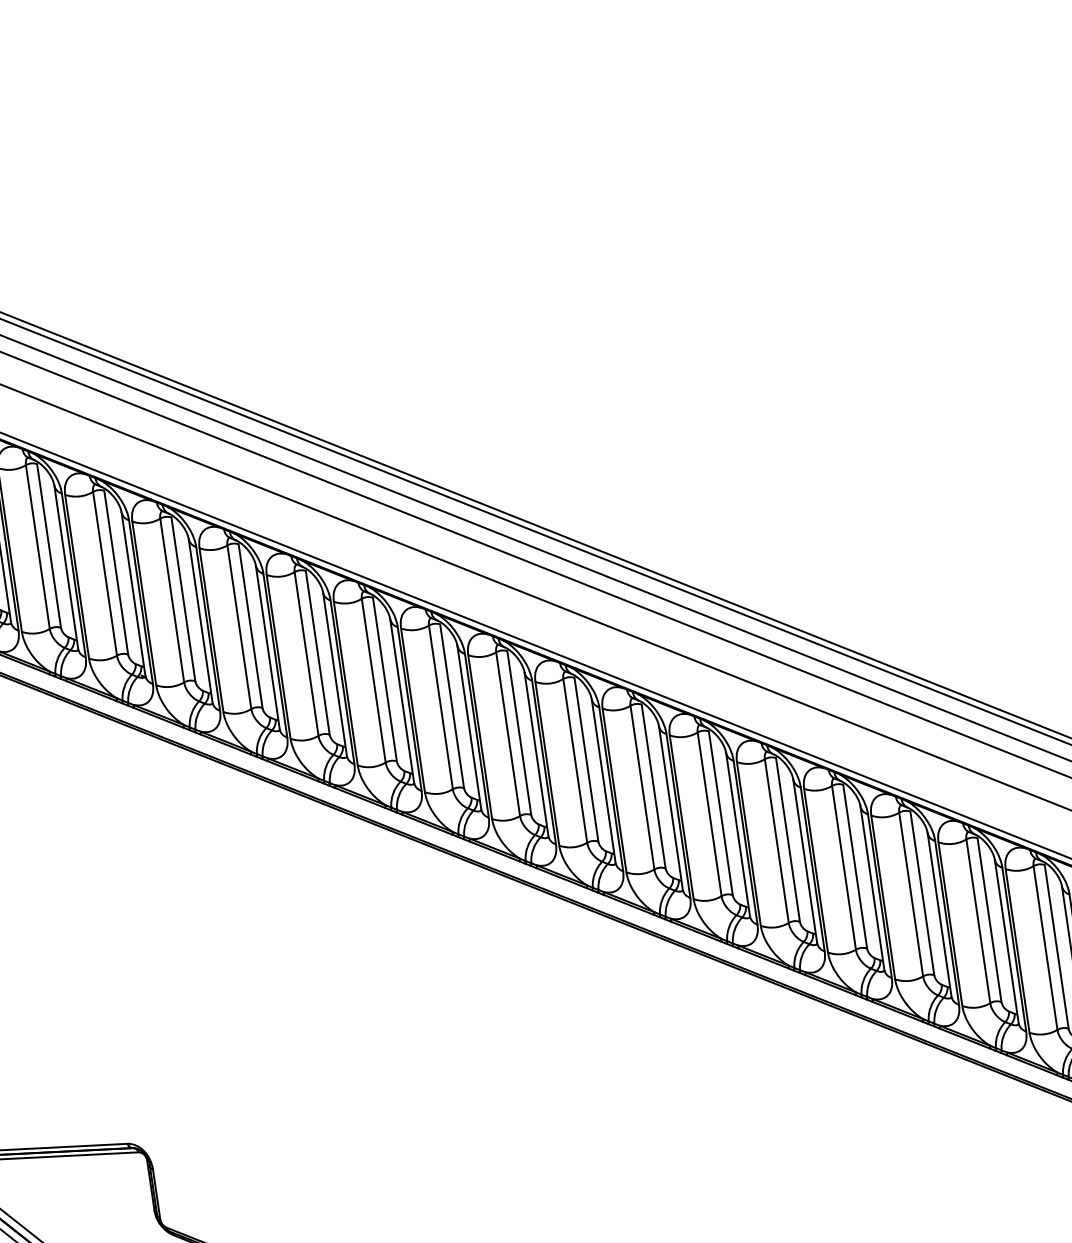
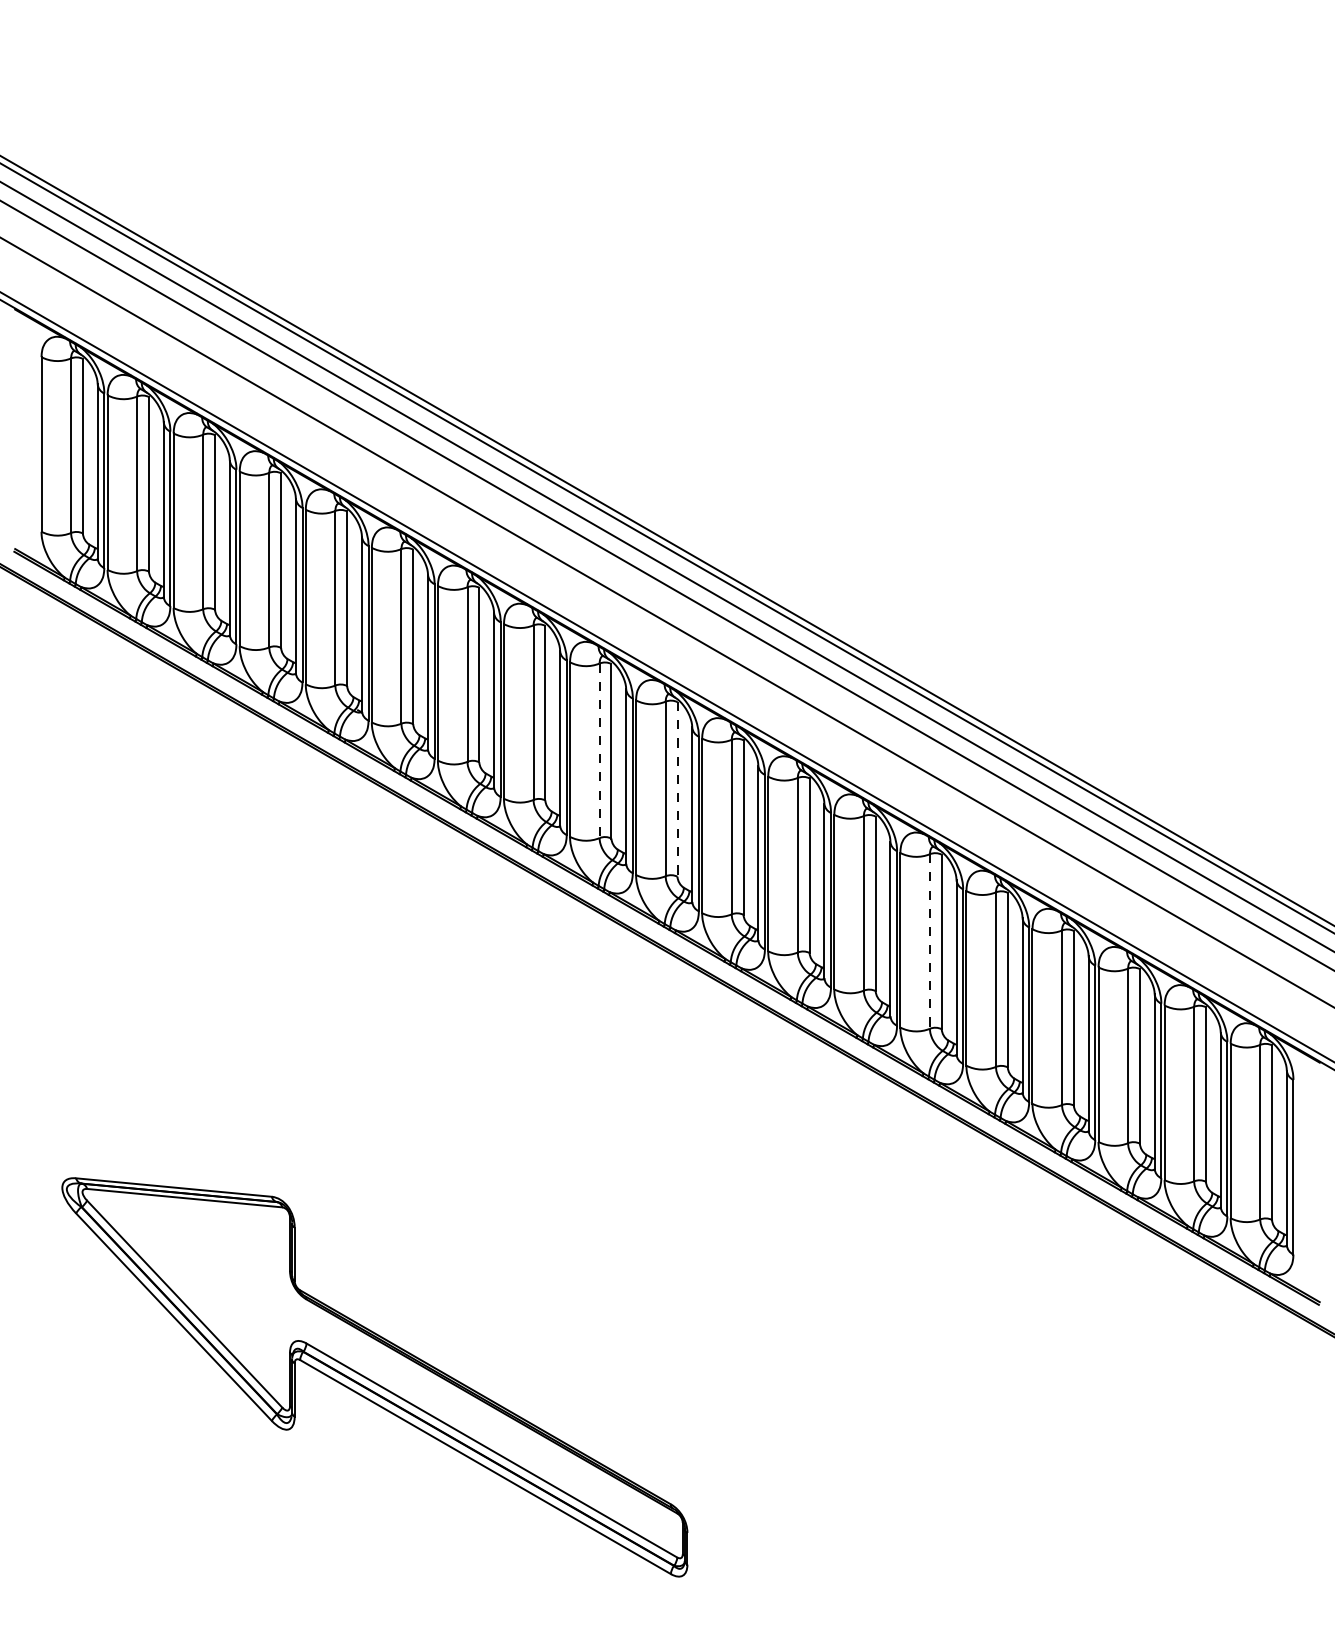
line: (373, 681) -> (599, 751), solid -> dashed
line: (452, 706) -> (677, 789), solid -> dashed
line: (709, 815) -> (929, 942), solid -> dashed

